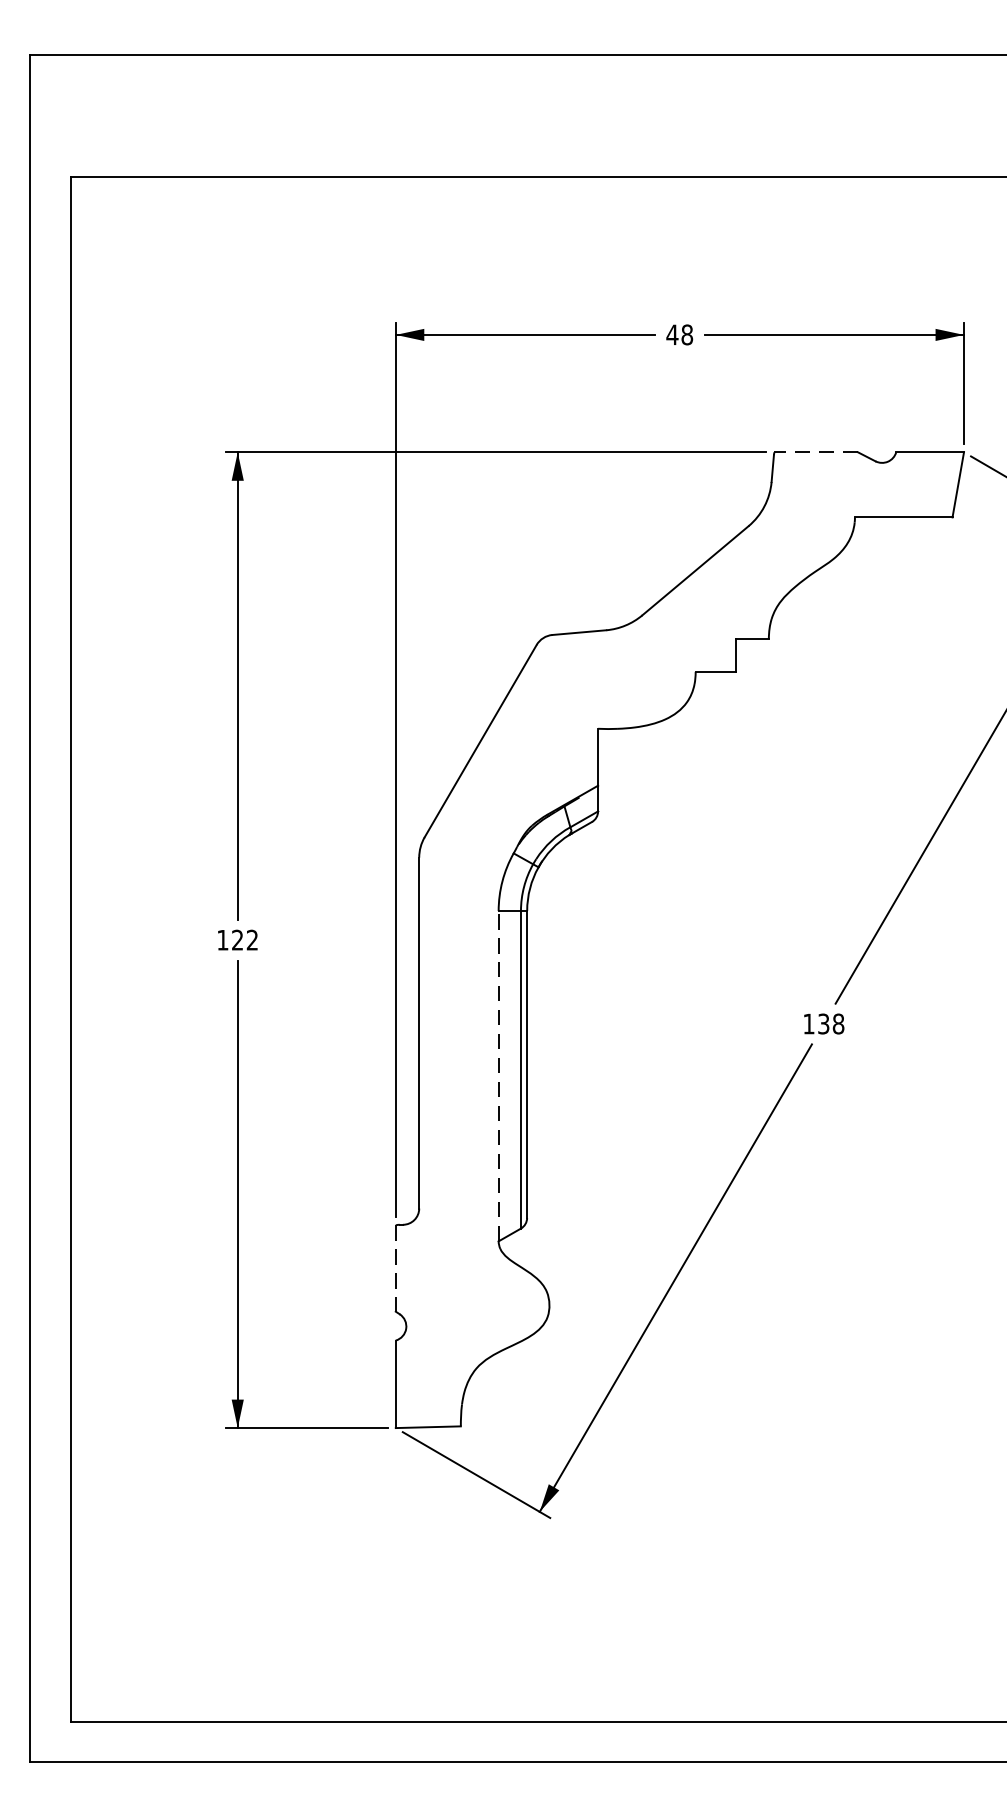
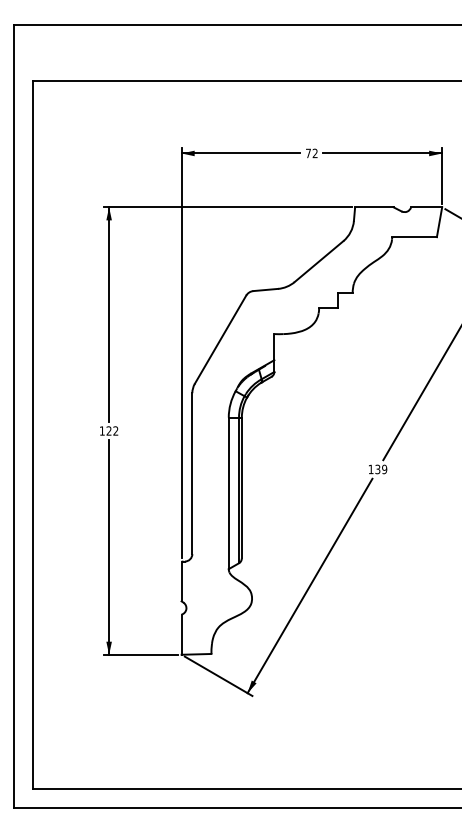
text: (679, 334) -> (311, 153), 48 -> 72
line: (814, 452) -> (373, 207), dashed -> solid
text: (838, 1024) -> (384, 469), 138 -> 139
line: (498, 1076) -> (228, 493), dashed -> solid
line: (395, 1268) -> (181, 581), dashed -> solid

